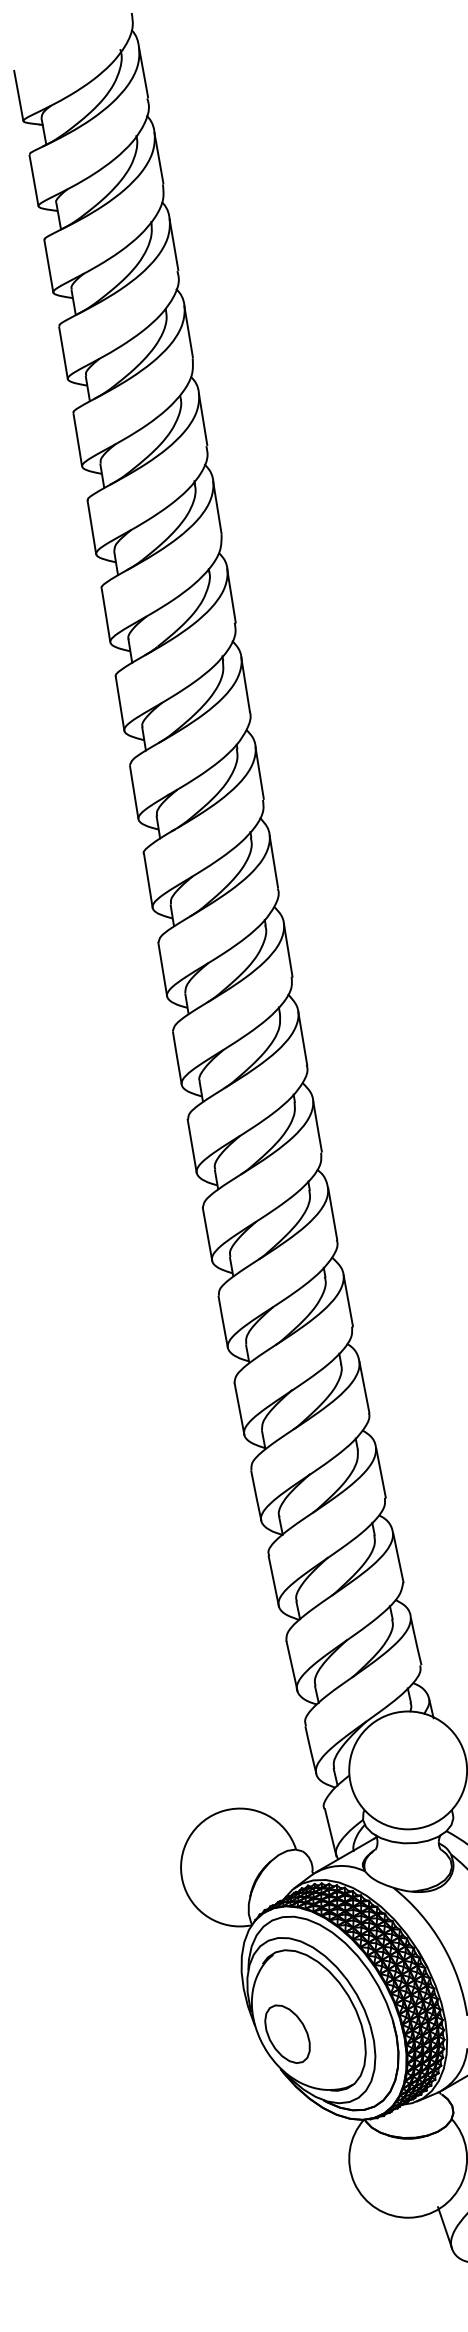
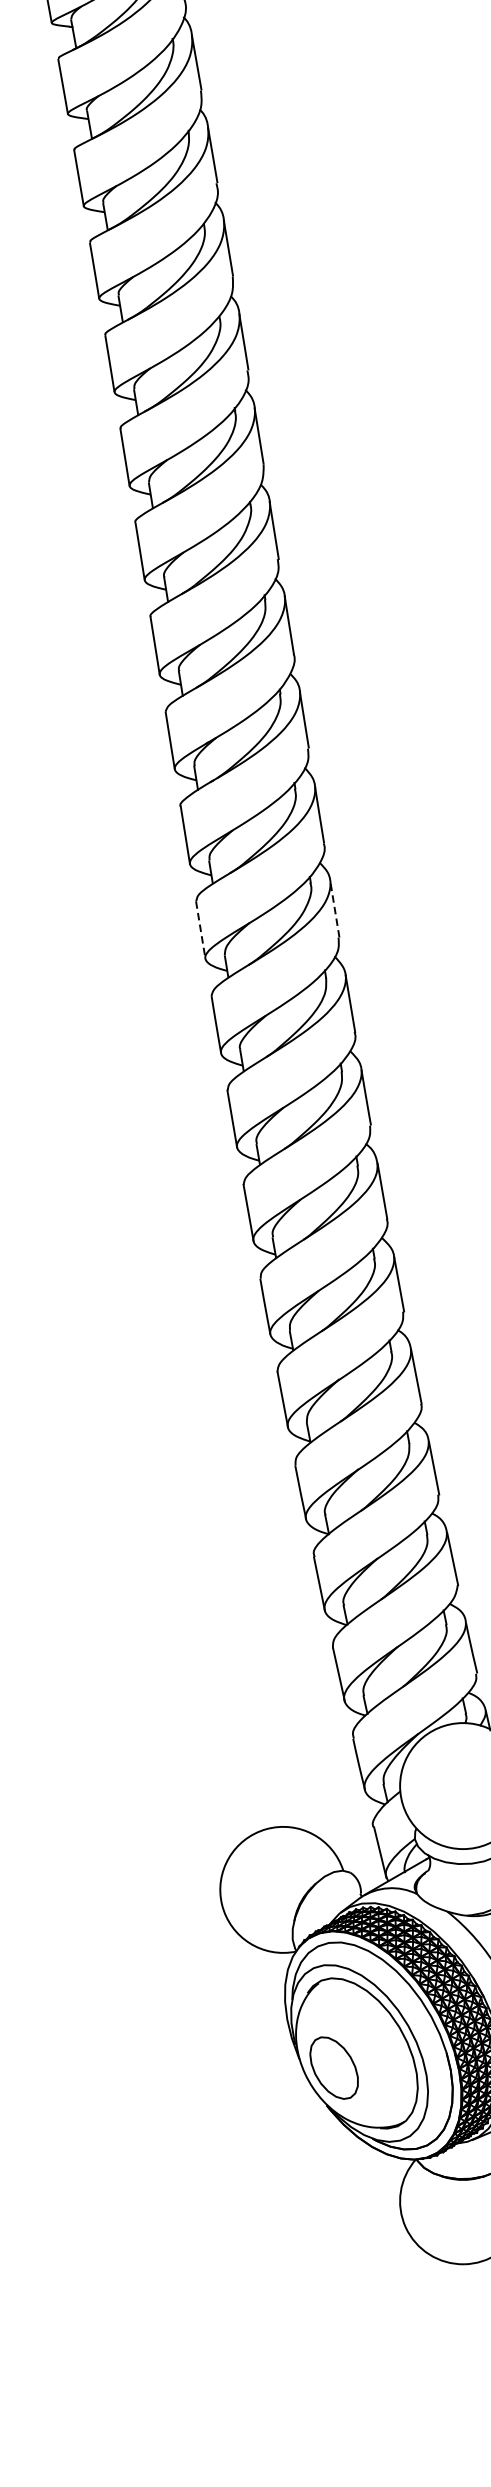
line: (288, 950) -> (335, 909), solid -> dashed
line: (162, 970) -> (200, 930), solid -> dashed

